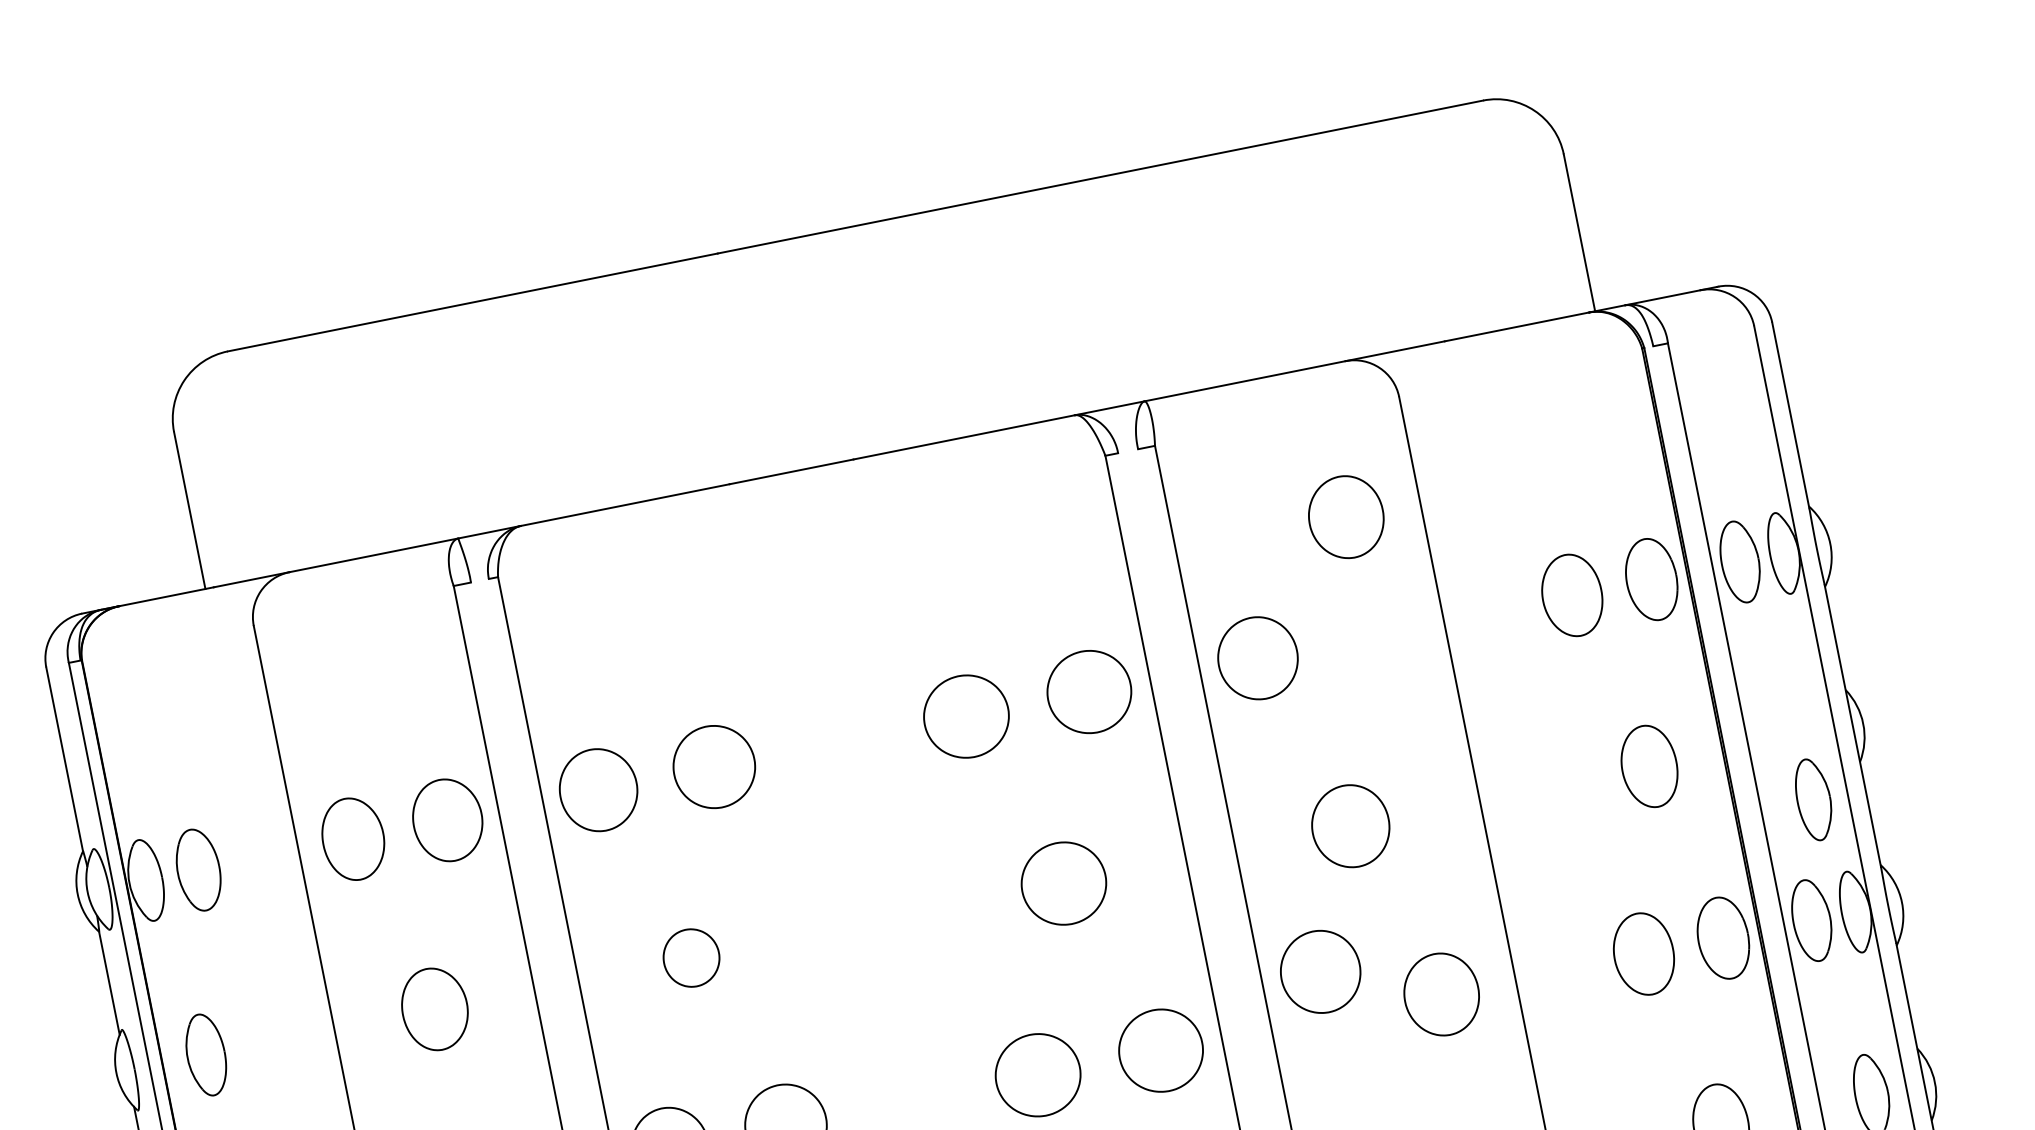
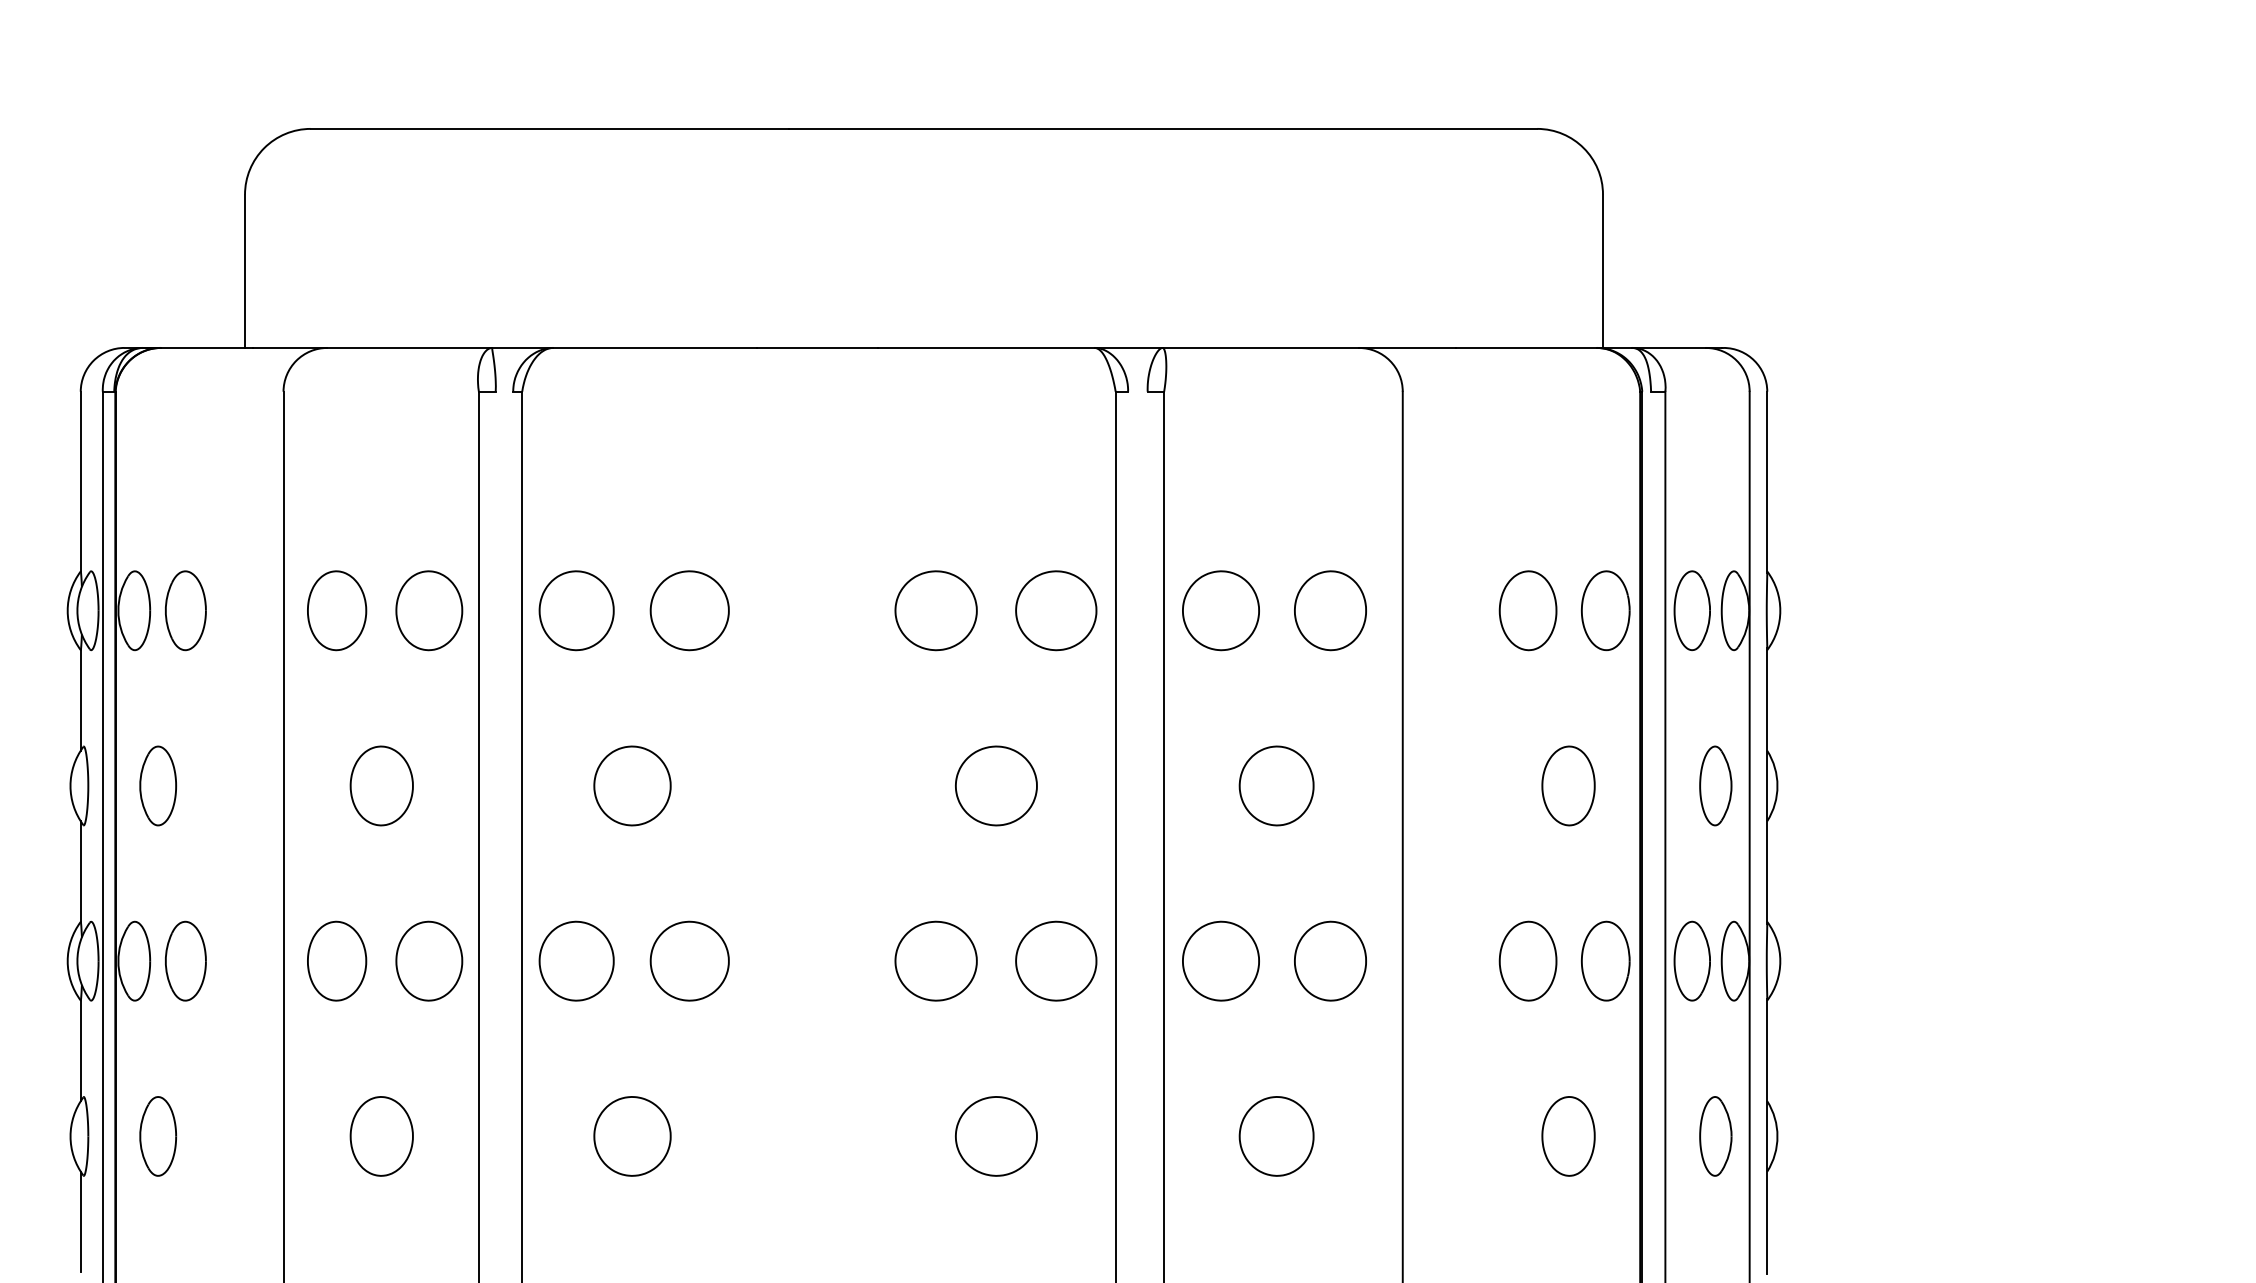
part: (1346, 517) -> (1330, 610), moved
part: (1813, 799) -> (1715, 785), moved
part: (691, 957) -> (632, 785), size x1.43
part: (1319, 971) -> (1220, 960), moved

